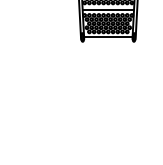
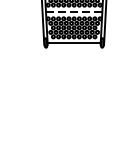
line: (108, 9) -> (74, 12), solid -> dashed

